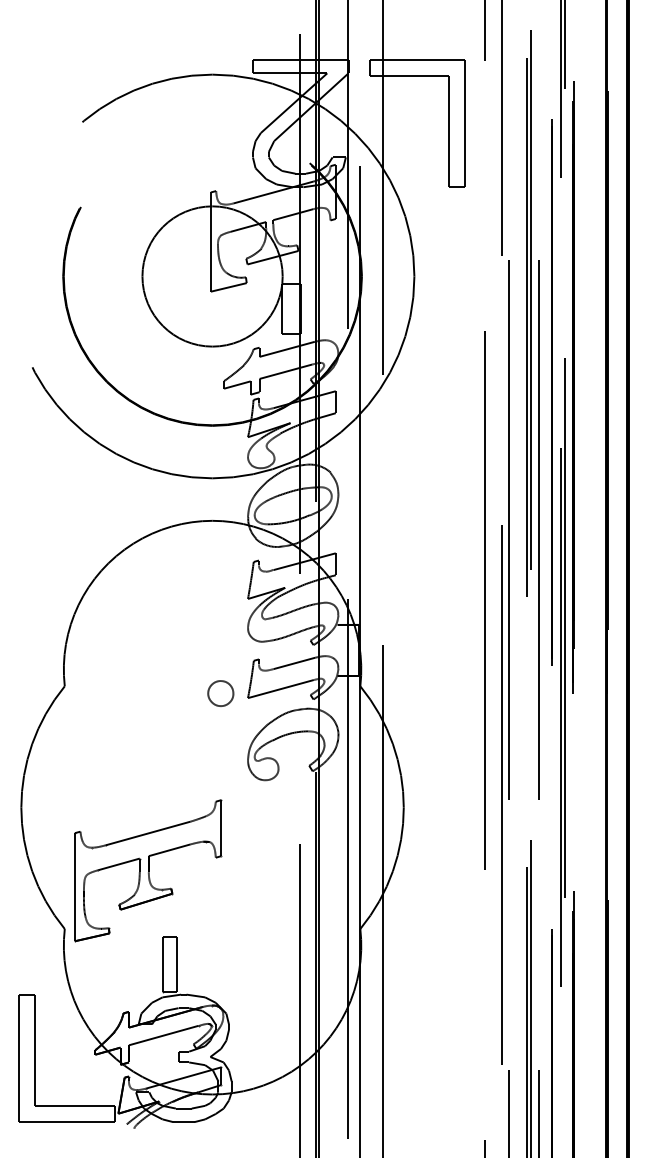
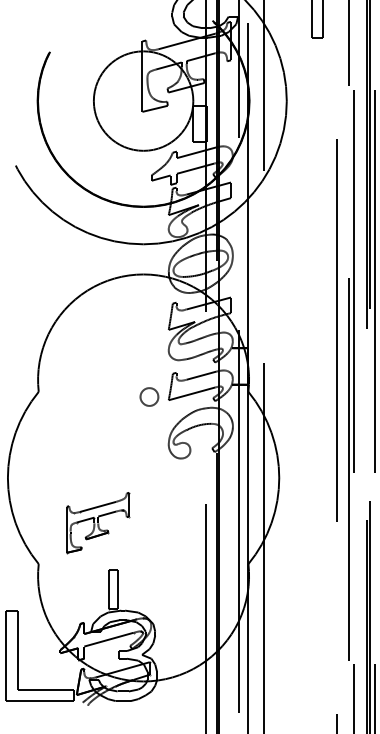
part: (148, 870) -> (98, 522), size x0.6

